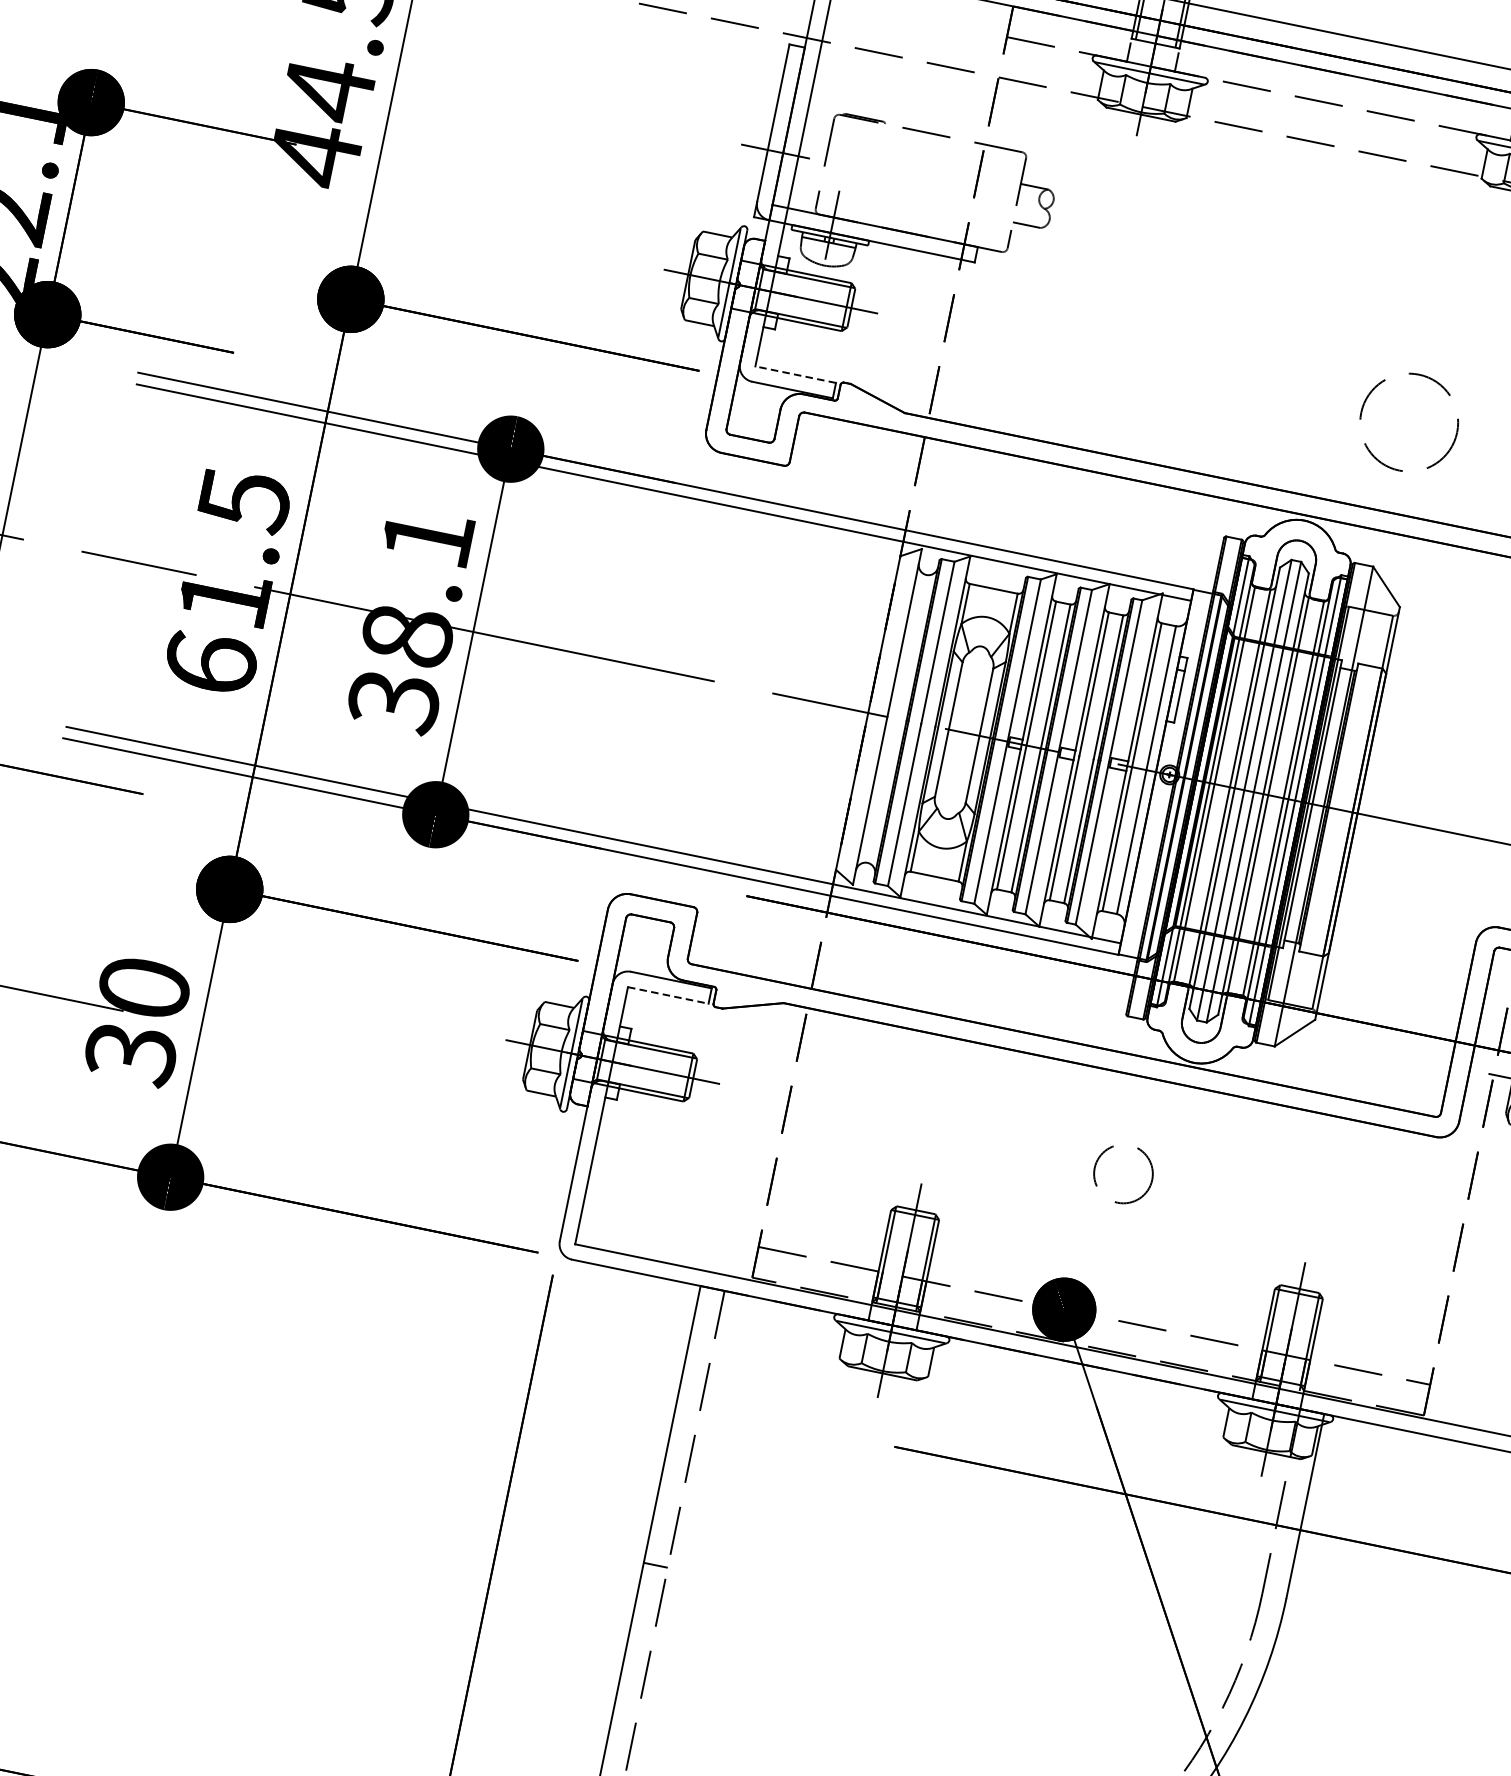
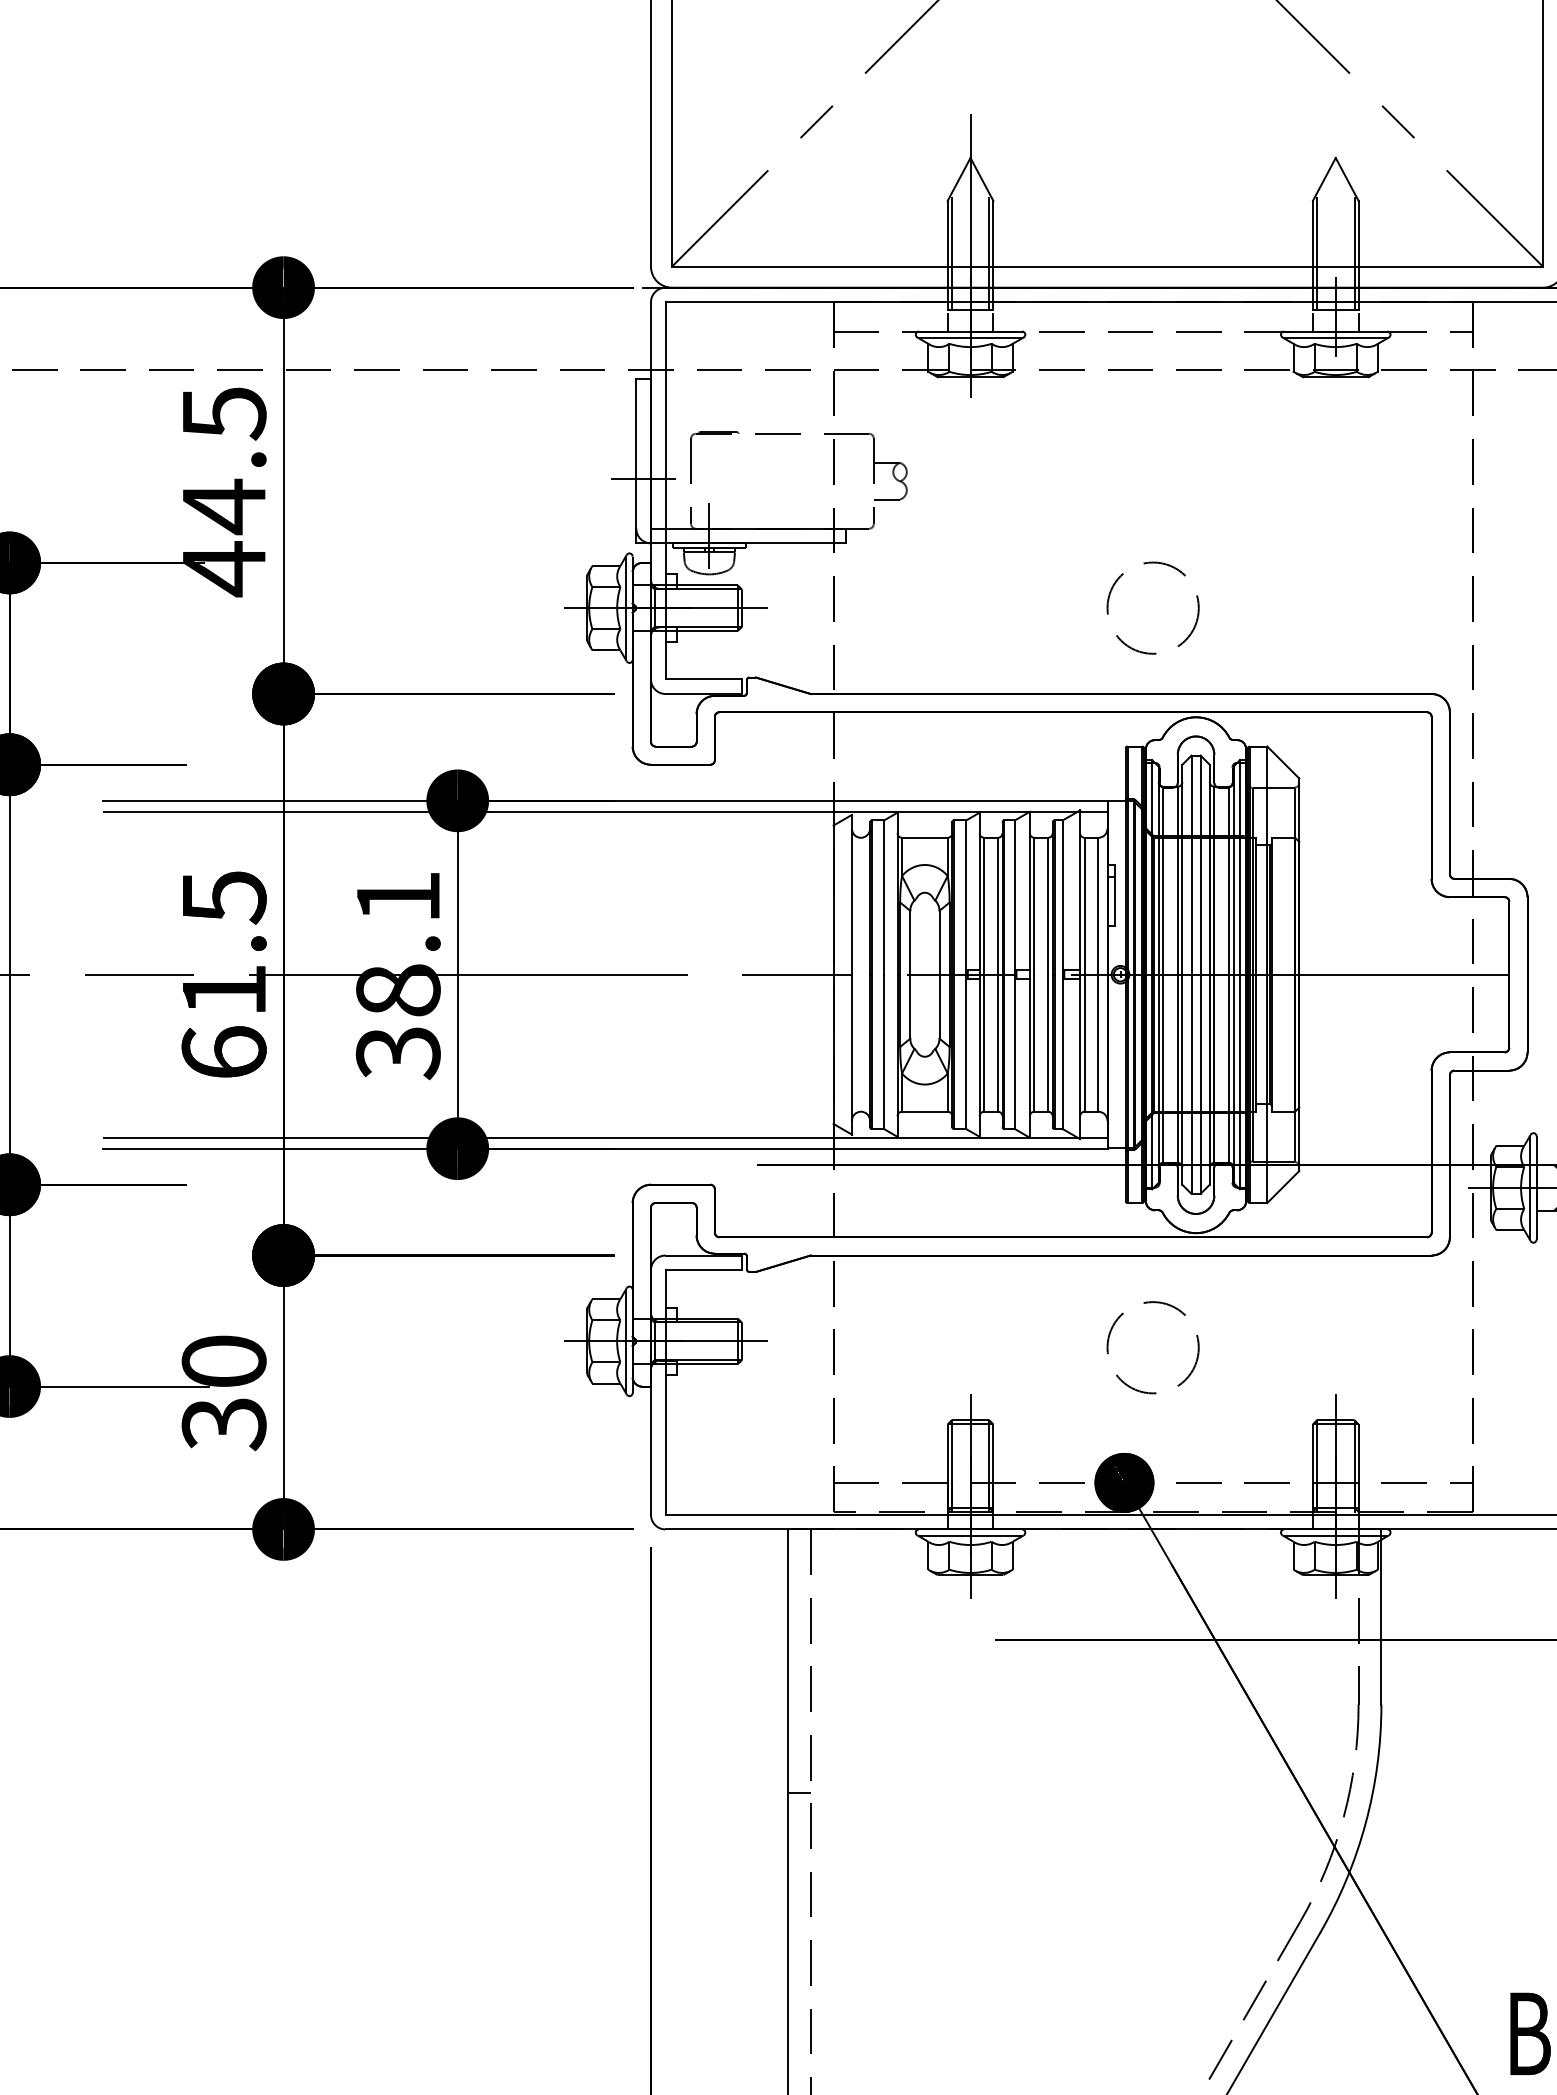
line: (795, 374) -> (703, 679), dashed -> solid
circle: (1408, 421) -> (1152, 607), moved
line: (668, 995) -> (704, 1270), dashed -> solid
circle: (1122, 1173) -> (1152, 1347), size x1.67

